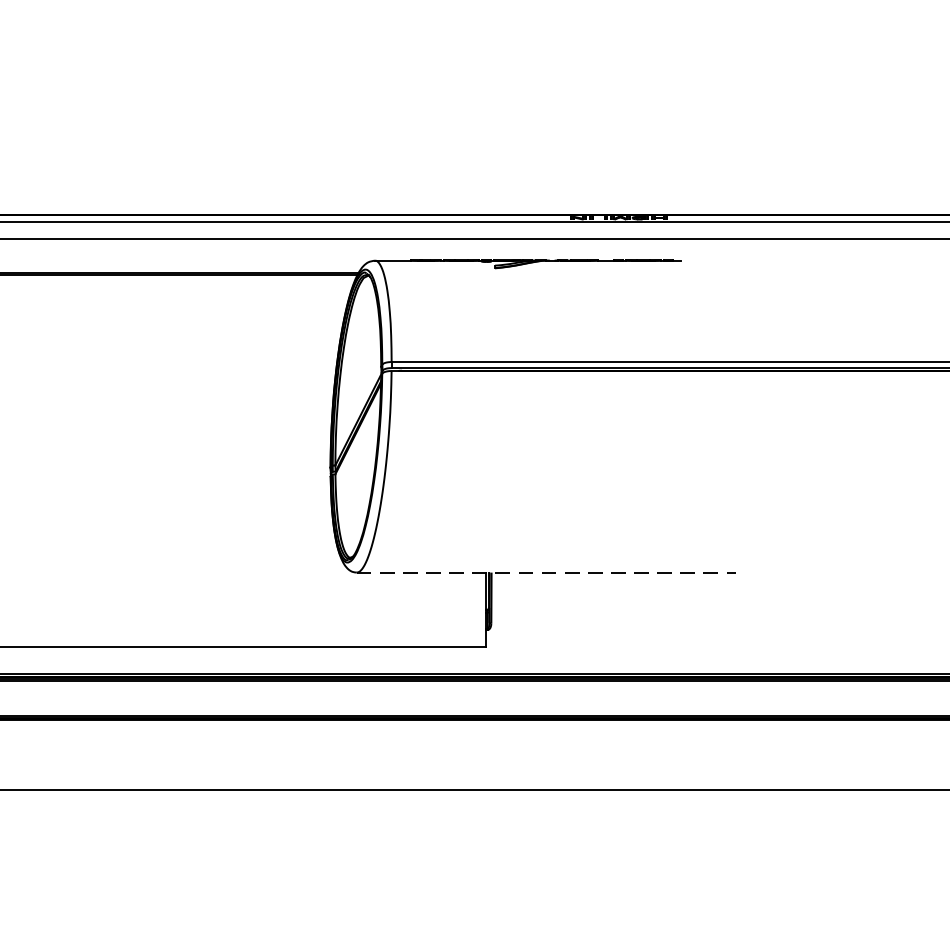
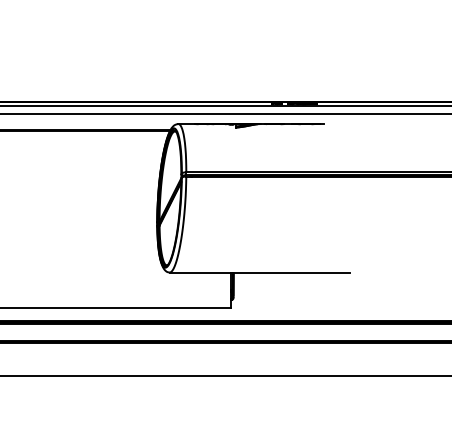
line: (547, 572) -> (260, 272), dashed -> solid

